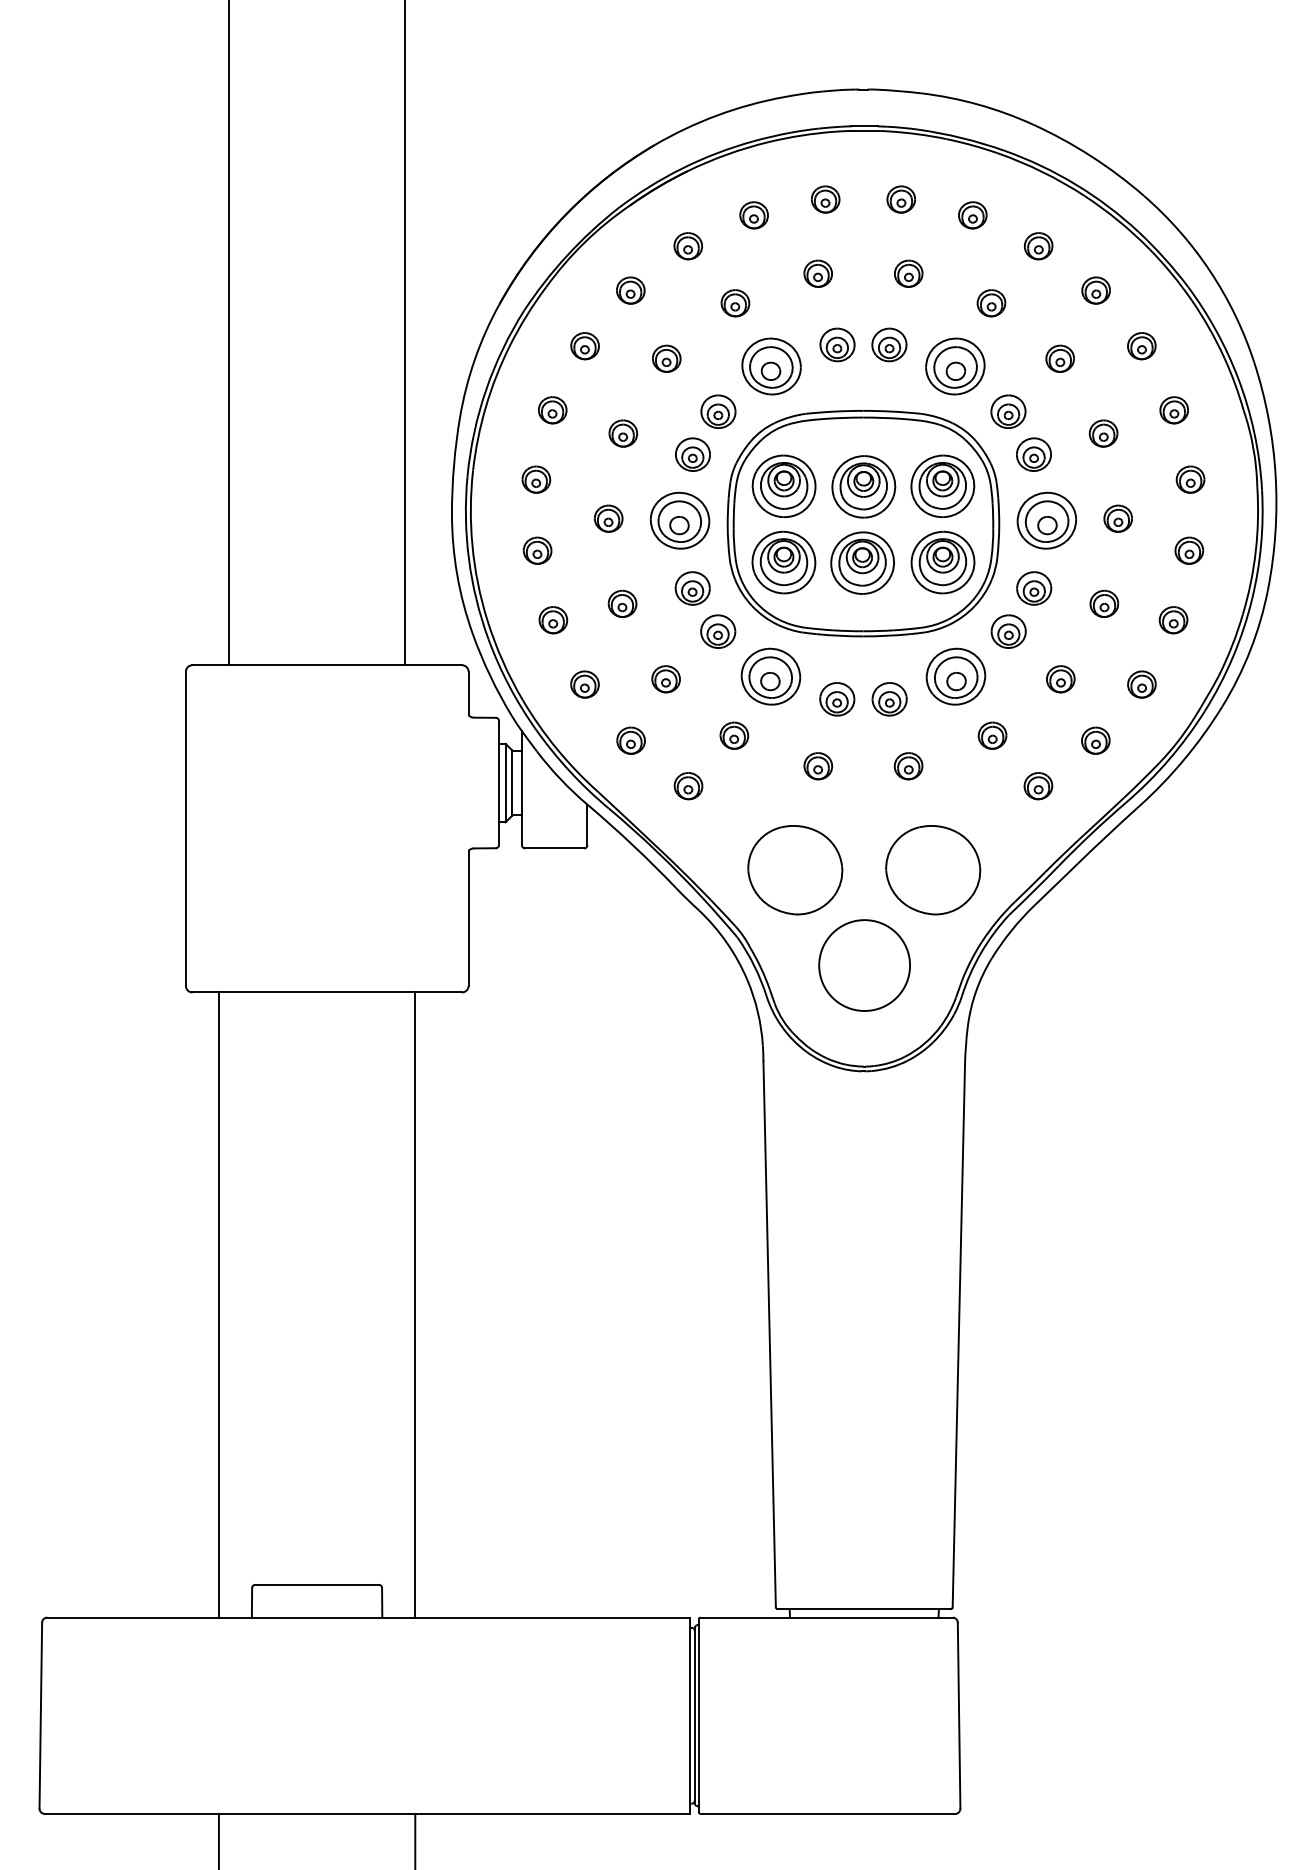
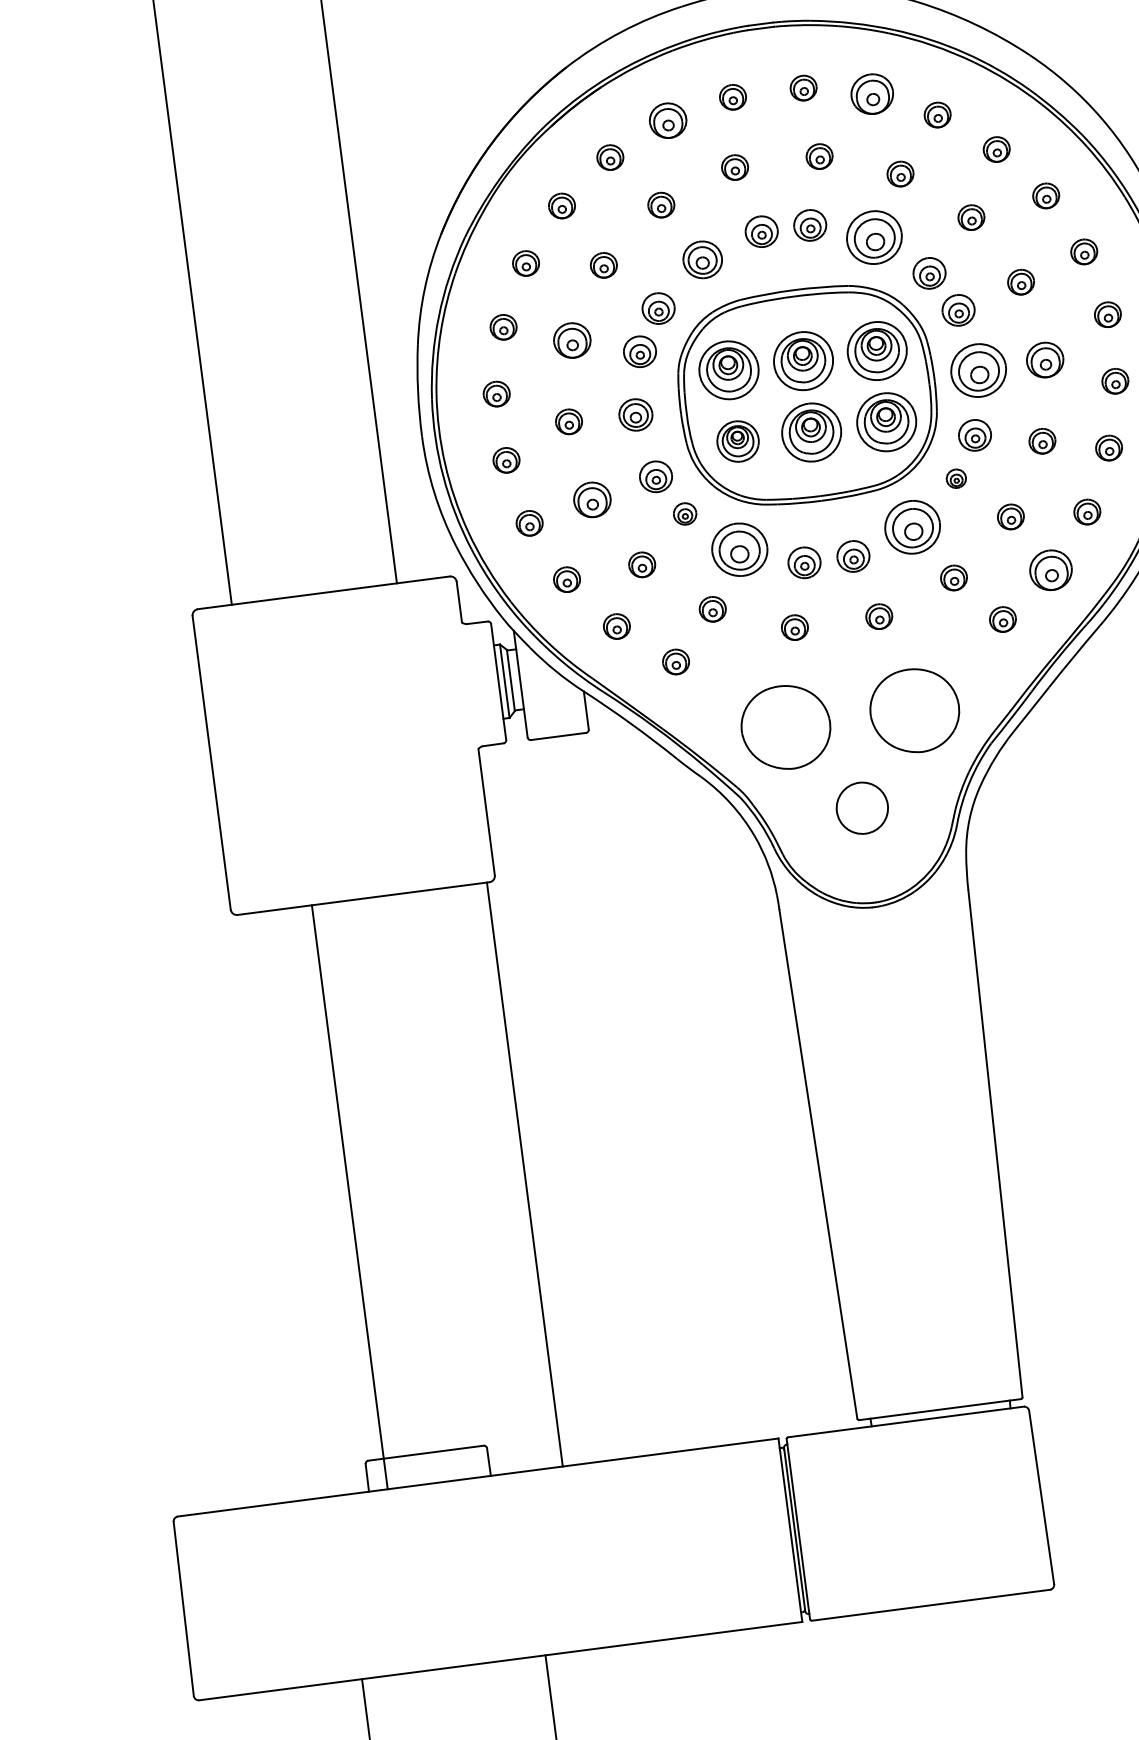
part: (753, 215) -> (667, 120), size x1.4
part: (972, 215) -> (872, 94), size x1.6
part: (771, 366) -> (702, 259), size x0.7
part: (623, 433) -> (572, 340), size x1.4
part: (1117, 518) -> (1044, 359), size x1.4
part: (679, 520) -> (635, 414), size x0.6
part: (783, 562) -> (737, 441), size x0.7
part: (622, 603) -> (592, 499), size x1.4
part: (718, 631) -> (685, 513), size x0.7
part: (1008, 631) -> (956, 478), size x0.6
part: (1095, 740) -> (1050, 569), size x1.6
circle: (864, 965) -> (862, 808), size x0.6
line: (218, 1304) -> (349, 1196), moved
line: (415, 1304) -> (524, 1174), moved

